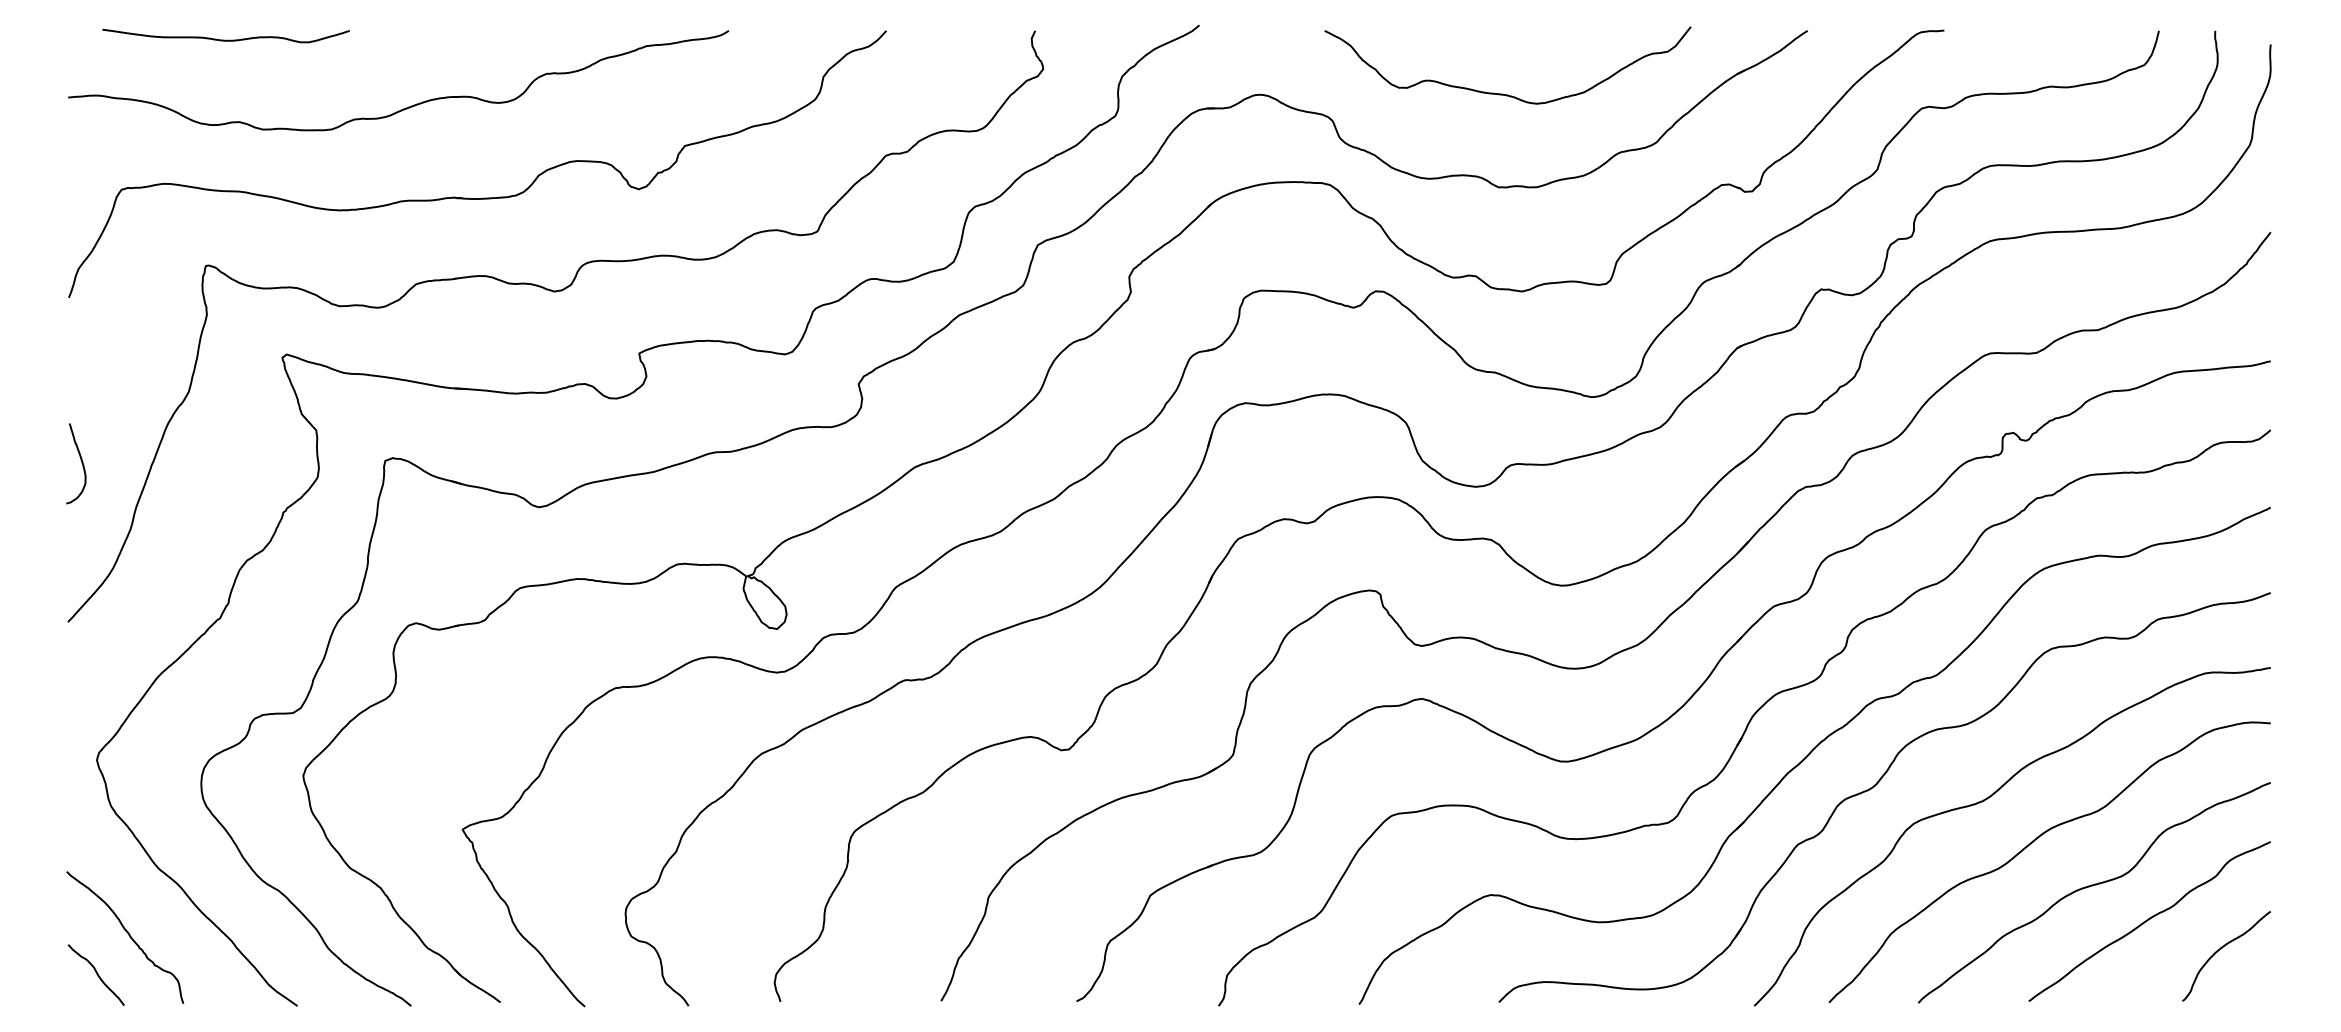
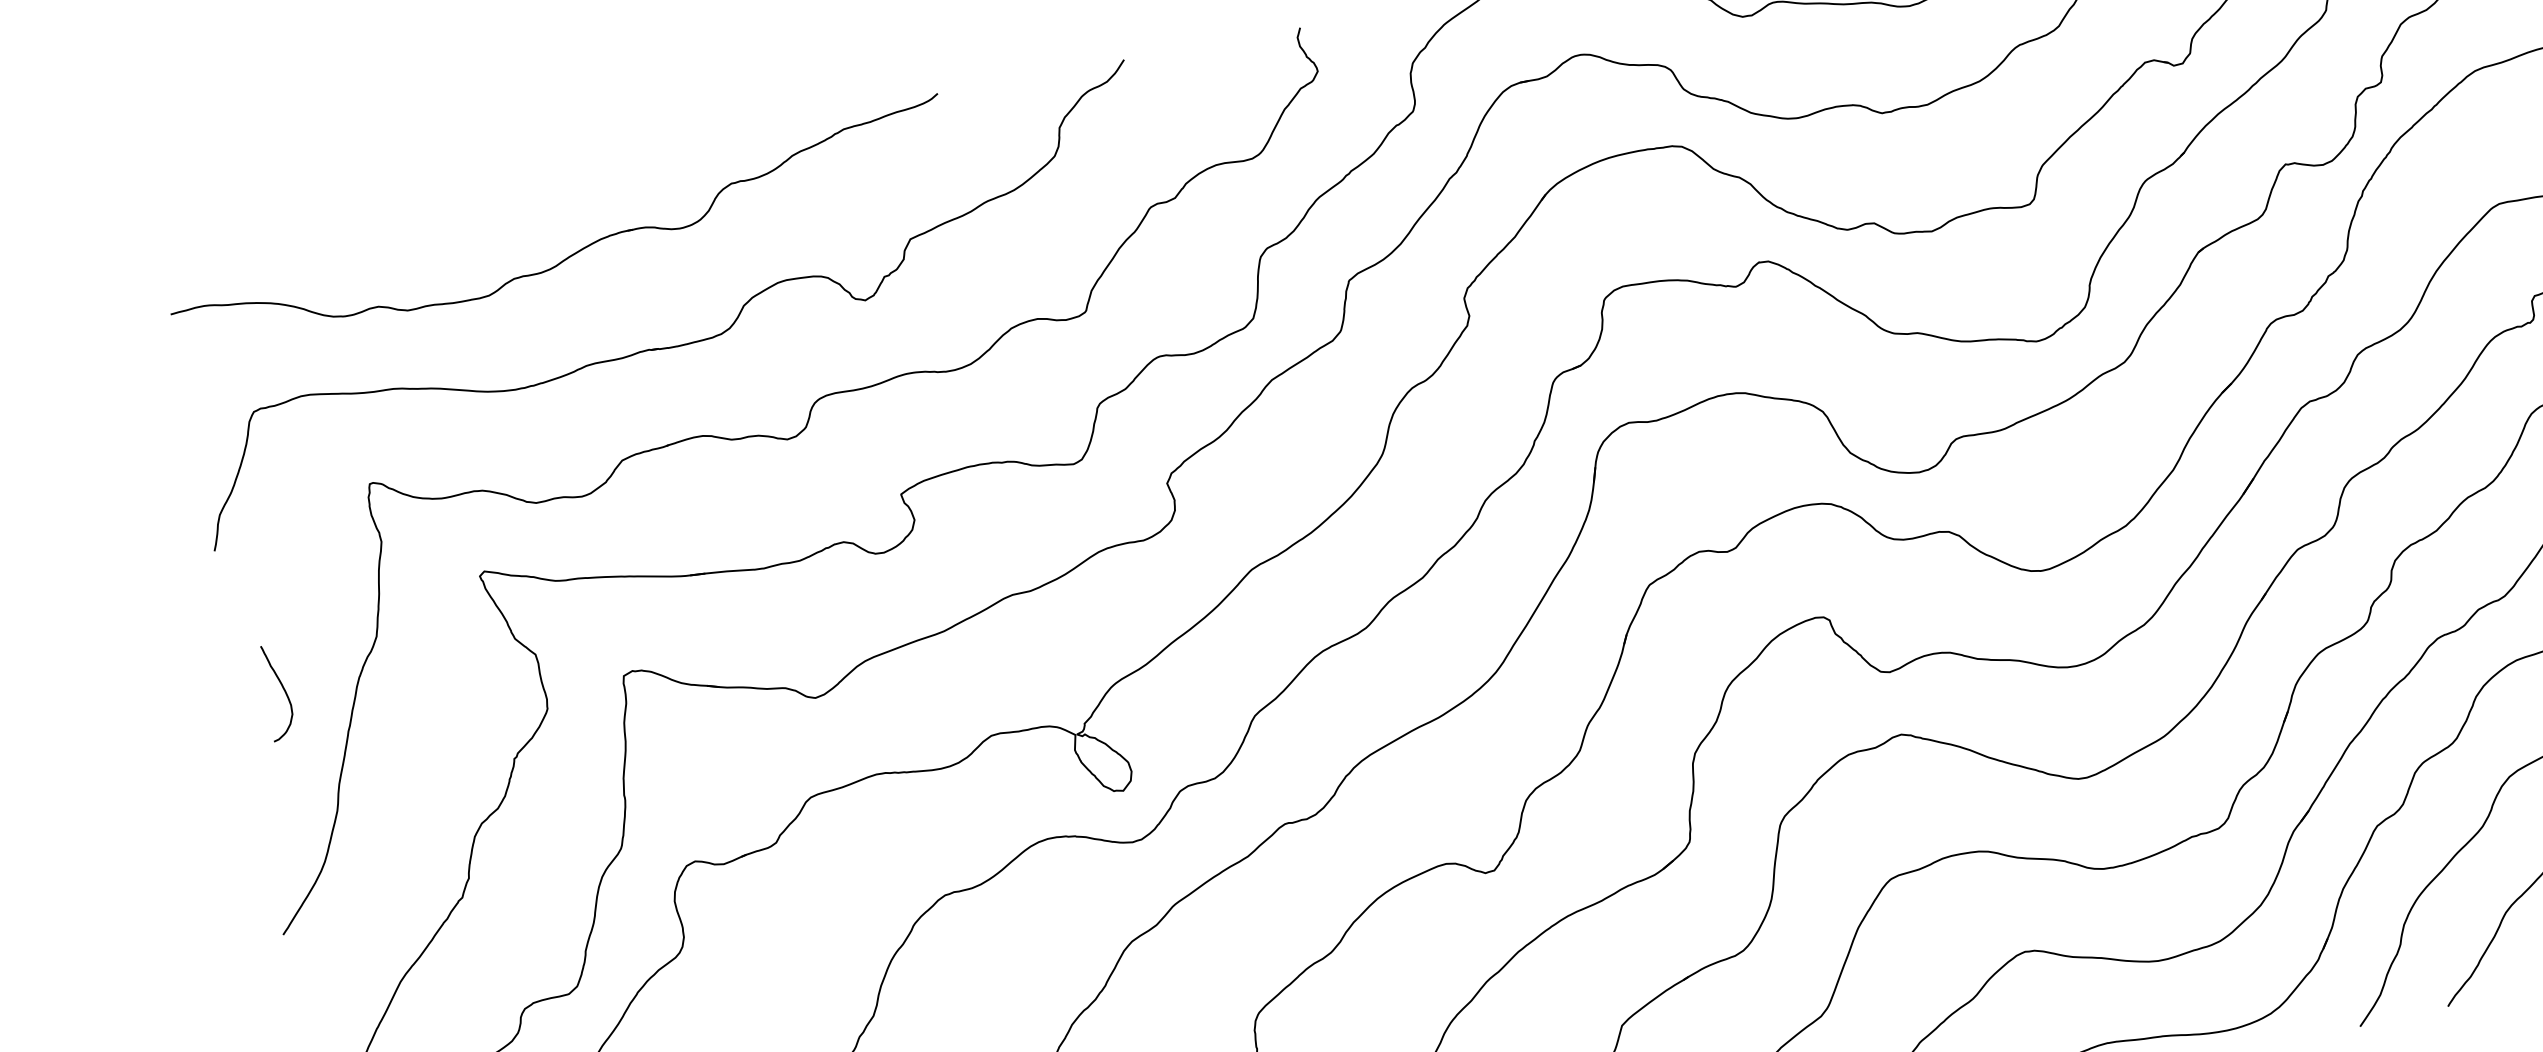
curve: (225, 39) -> (344, 212), removed
curve: (80, 460) -> (281, 687), moved

